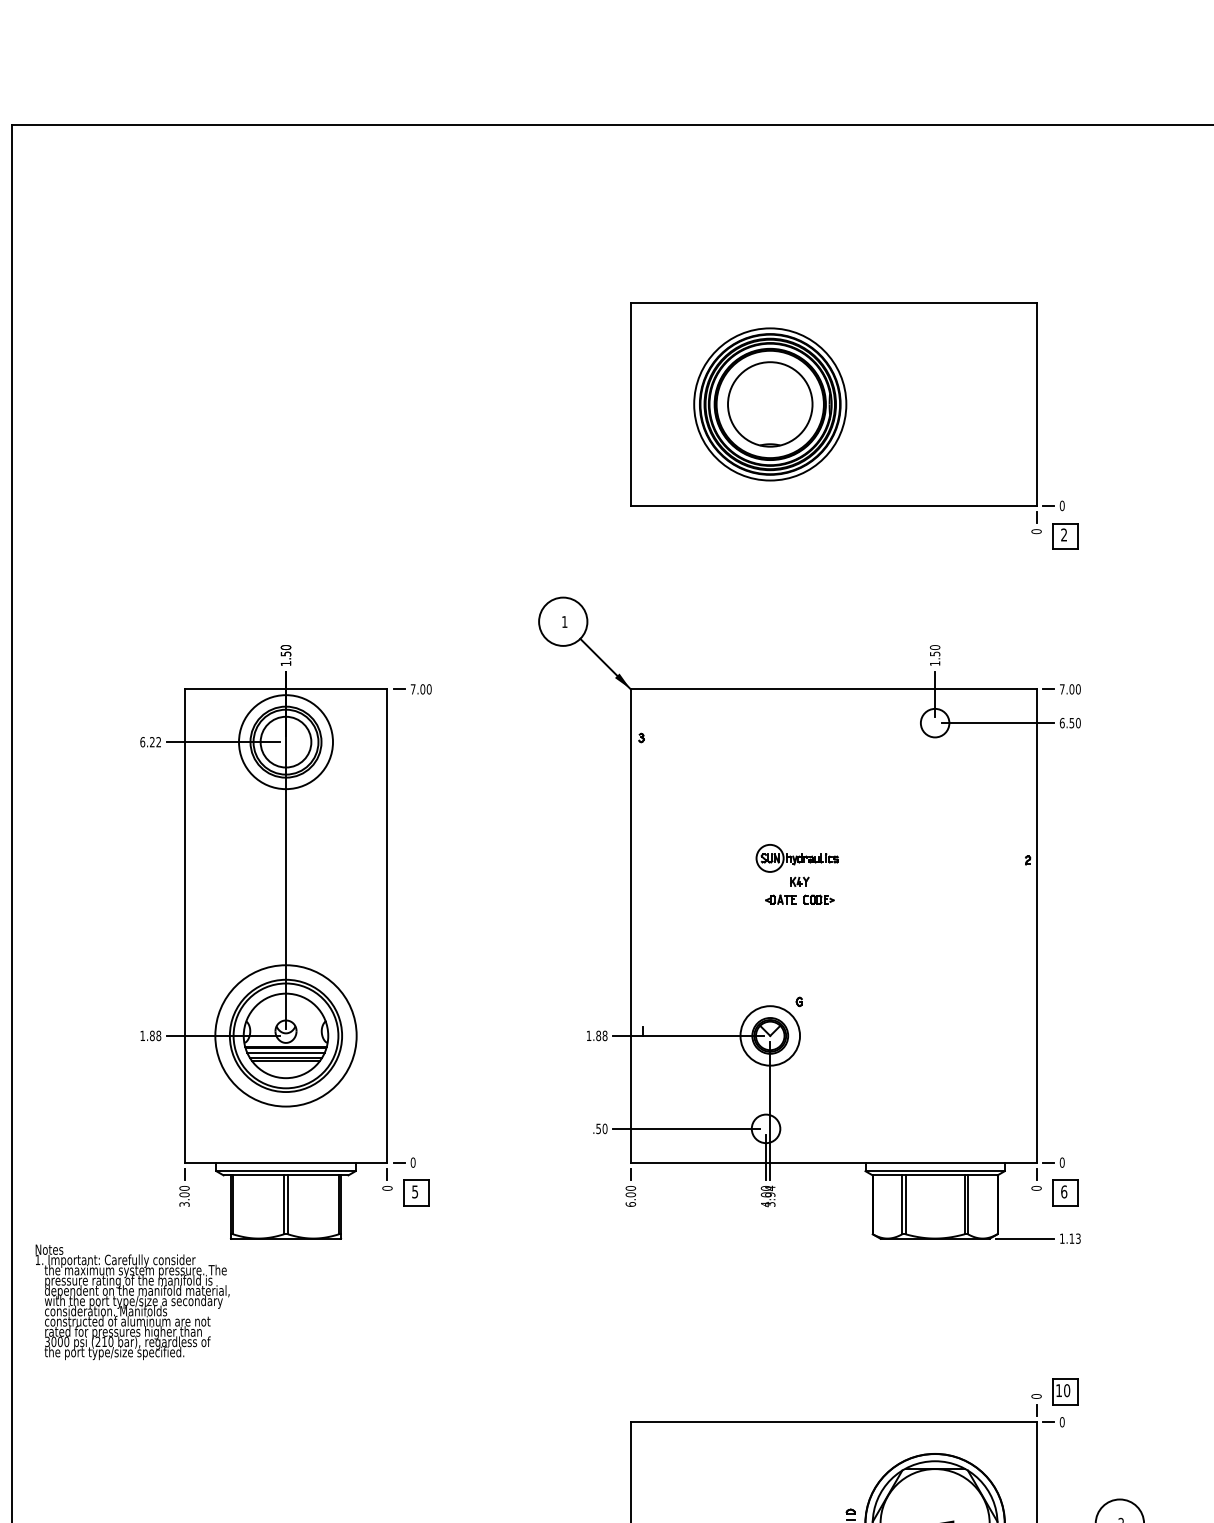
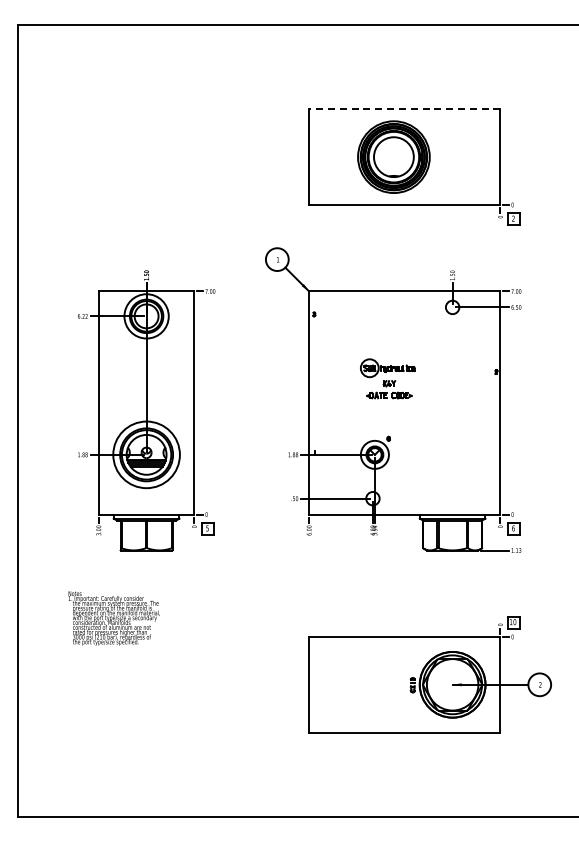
line: (833, 303) -> (404, 109), solid -> dashed
part: (769, 403) -> (393, 156), moved
part: (796, 873) -> (387, 378), size x1.4
text: (130, 1302) -> (113, 618), moved

